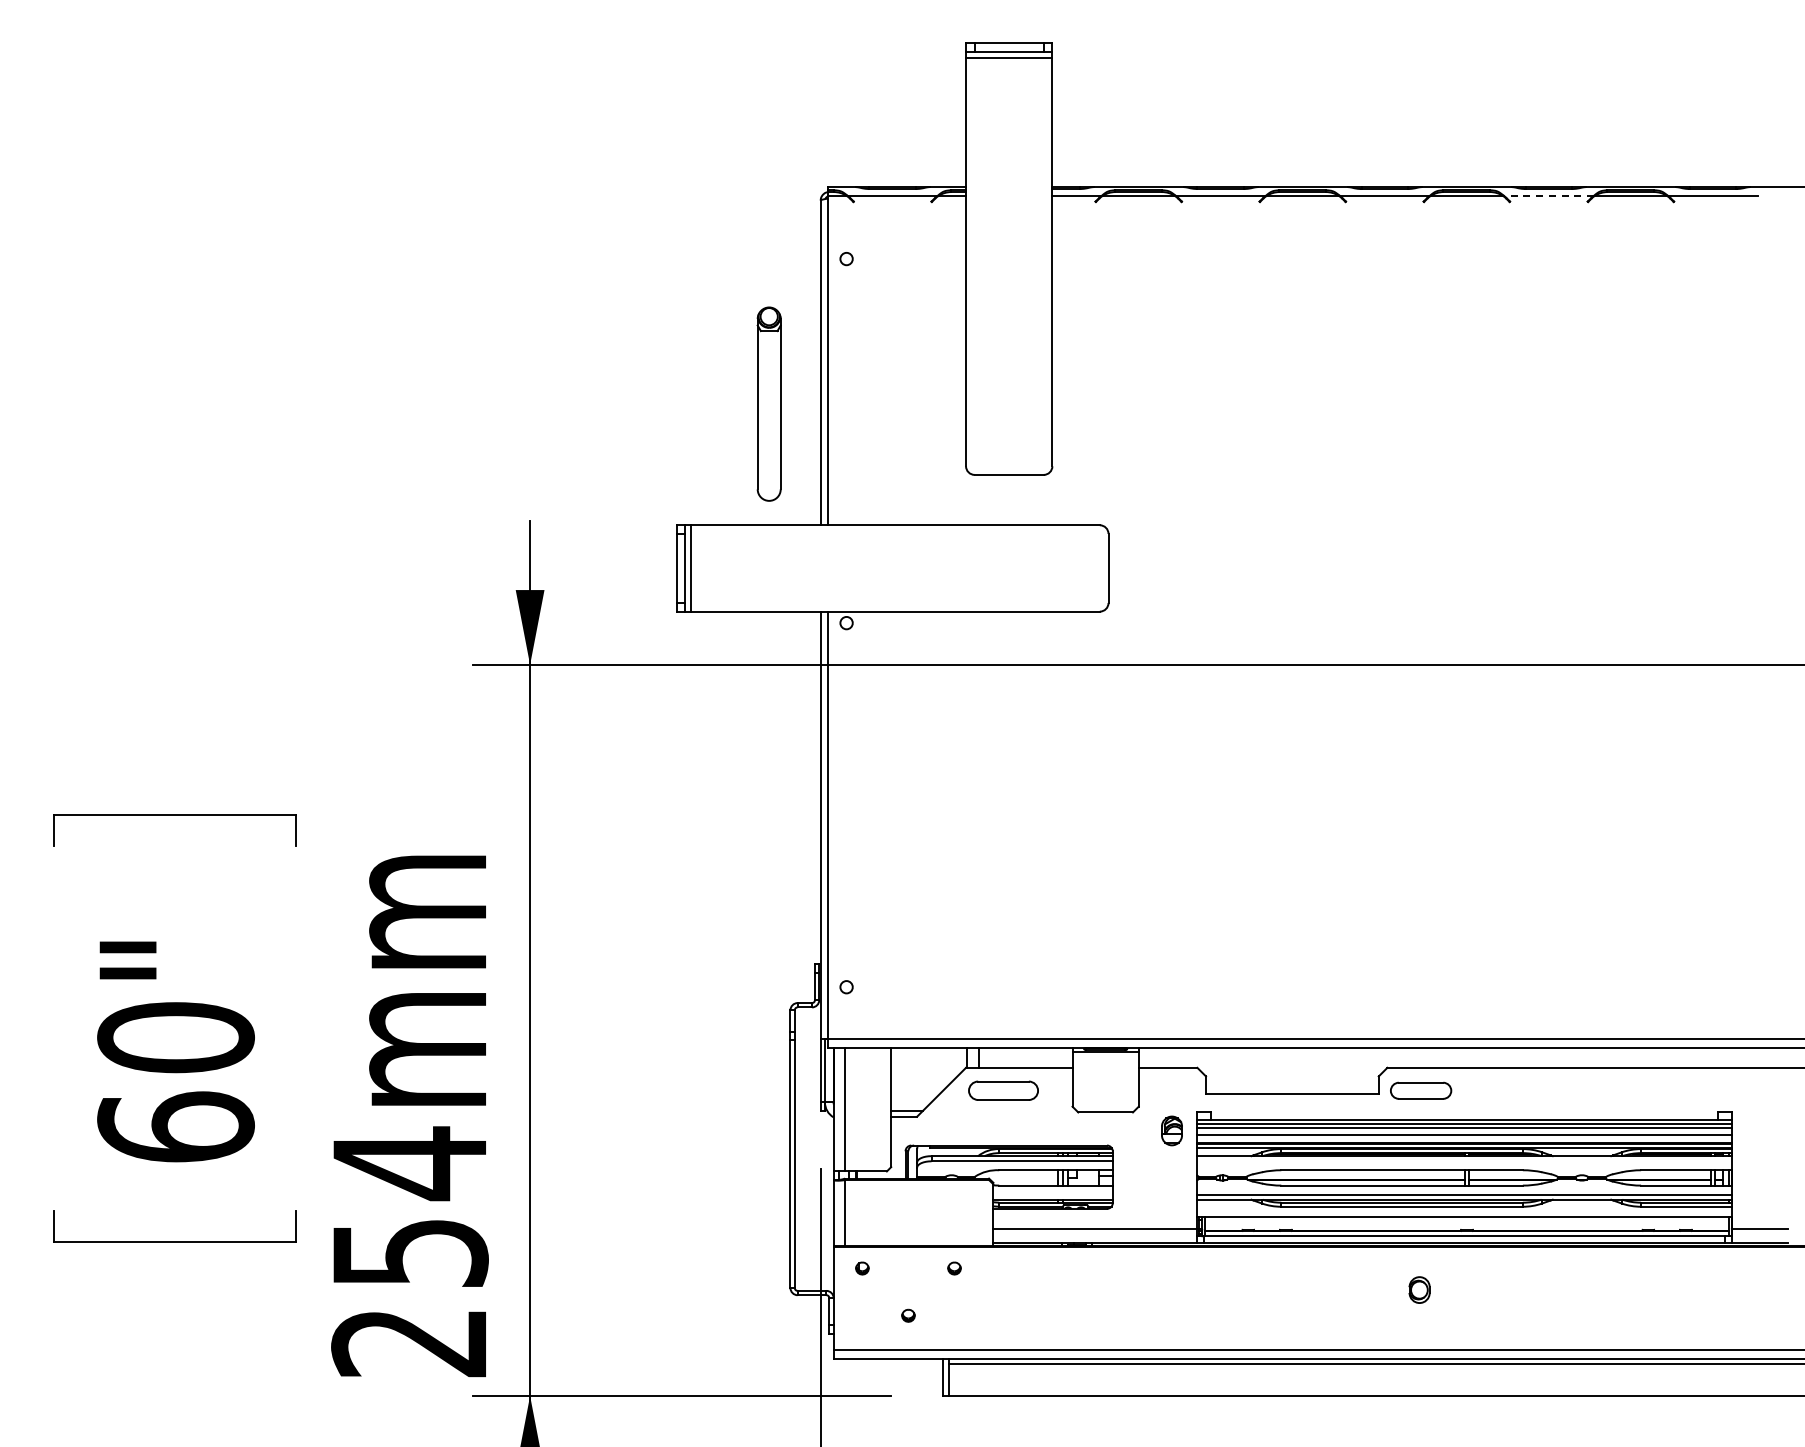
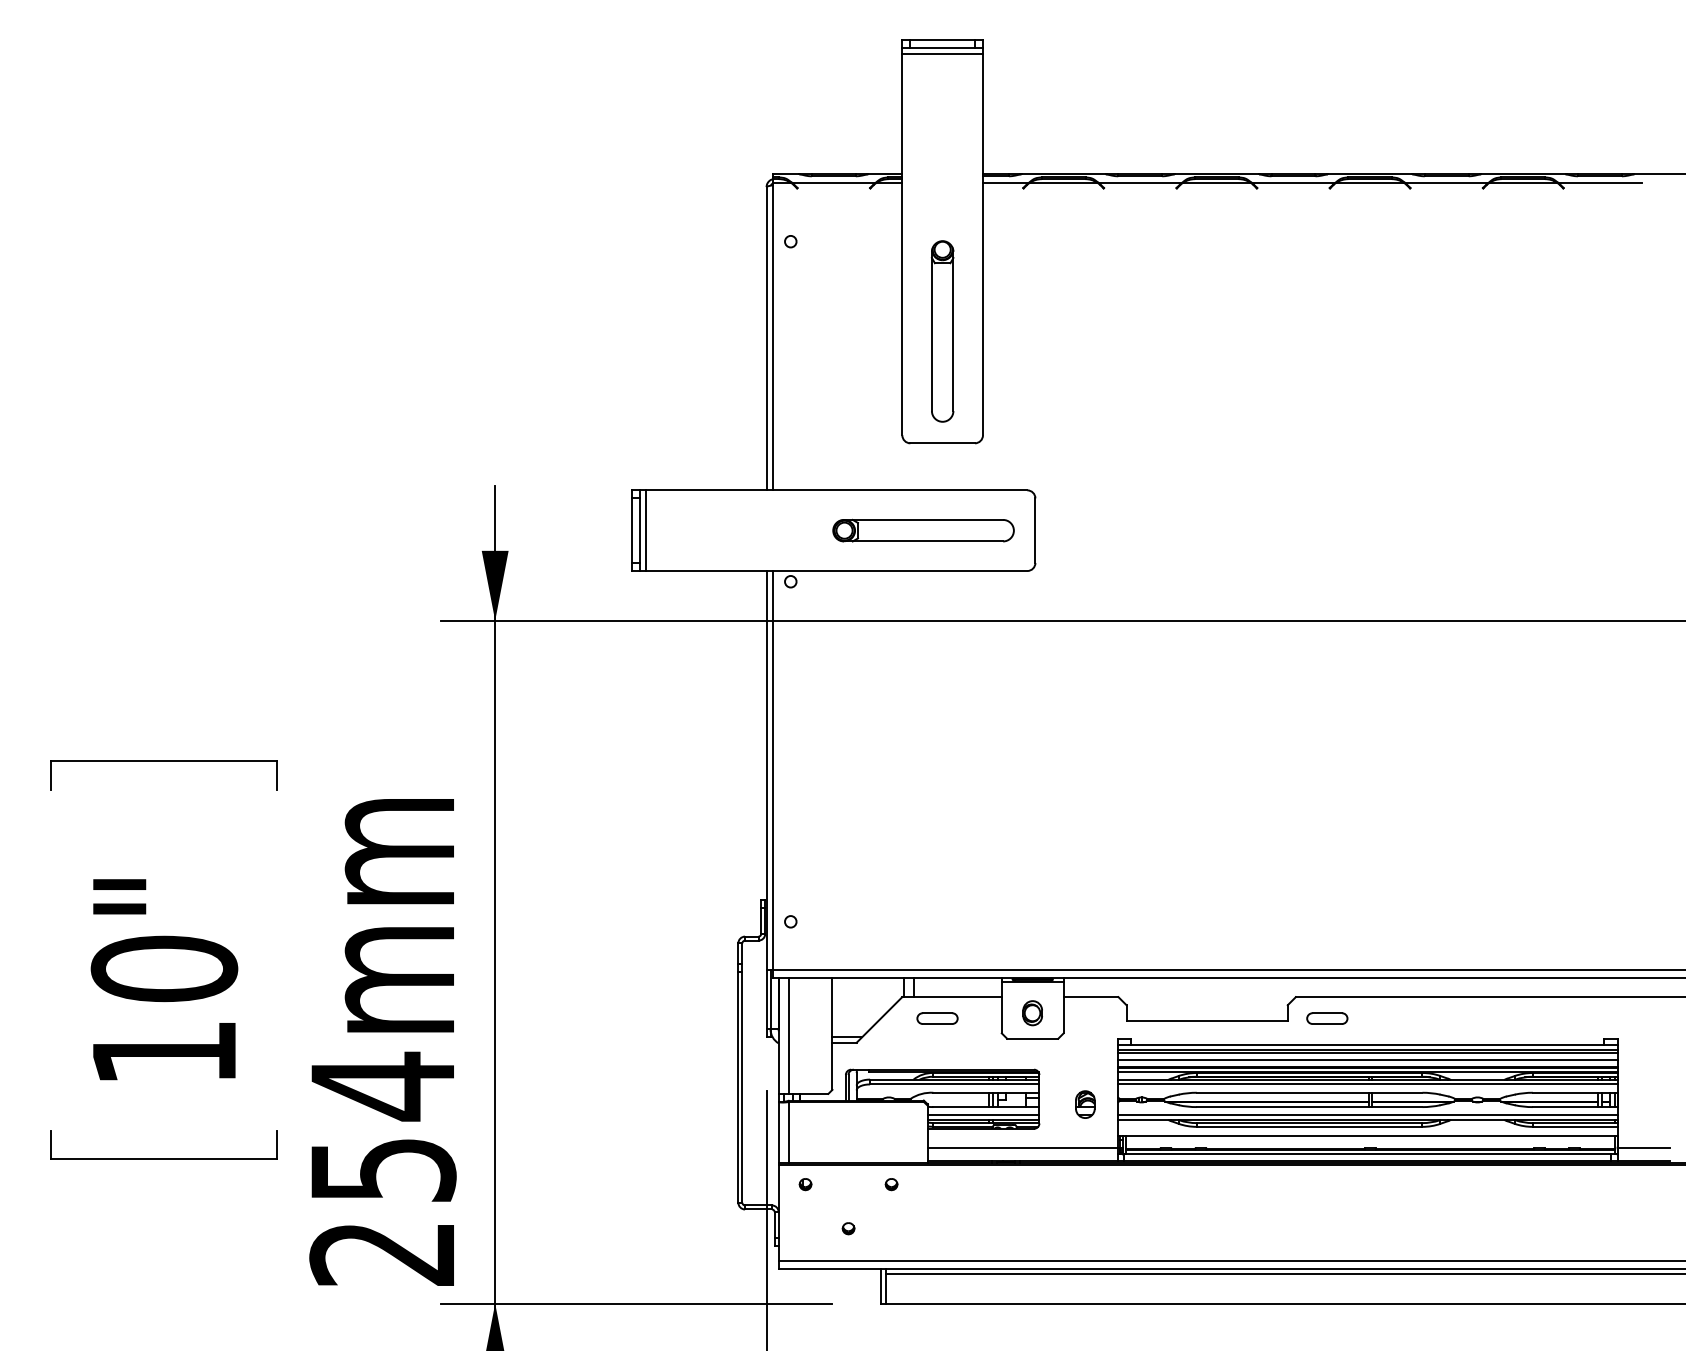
line: (1548, 195) -> (1446, 182), dashed -> solid
part: (768, 403) -> (942, 330), moved
part: (988, 567) -> (923, 529), added
part: (1003, 1090) -> (937, 1018), size x0.62
part: (1420, 1090) -> (1326, 1018), size x0.71
text: (175, 1126) -> (163, 1051), 60" -> 10"
part: (1171, 1130) -> (1084, 1104), moved
line: (1463, 1161) -> (1366, 1084), added
line: (1052, 1194) -> (983, 1115), added
part: (1419, 1289) -> (1032, 1012), moved

